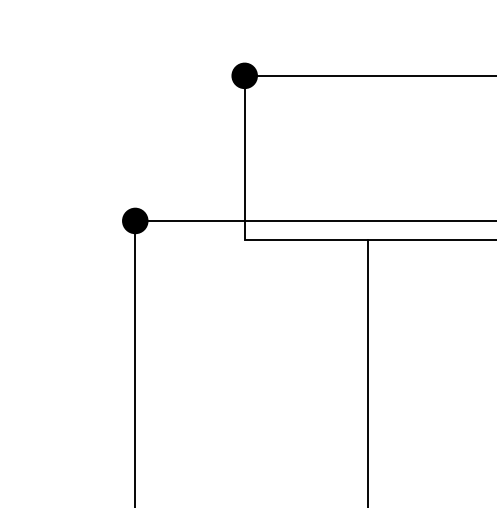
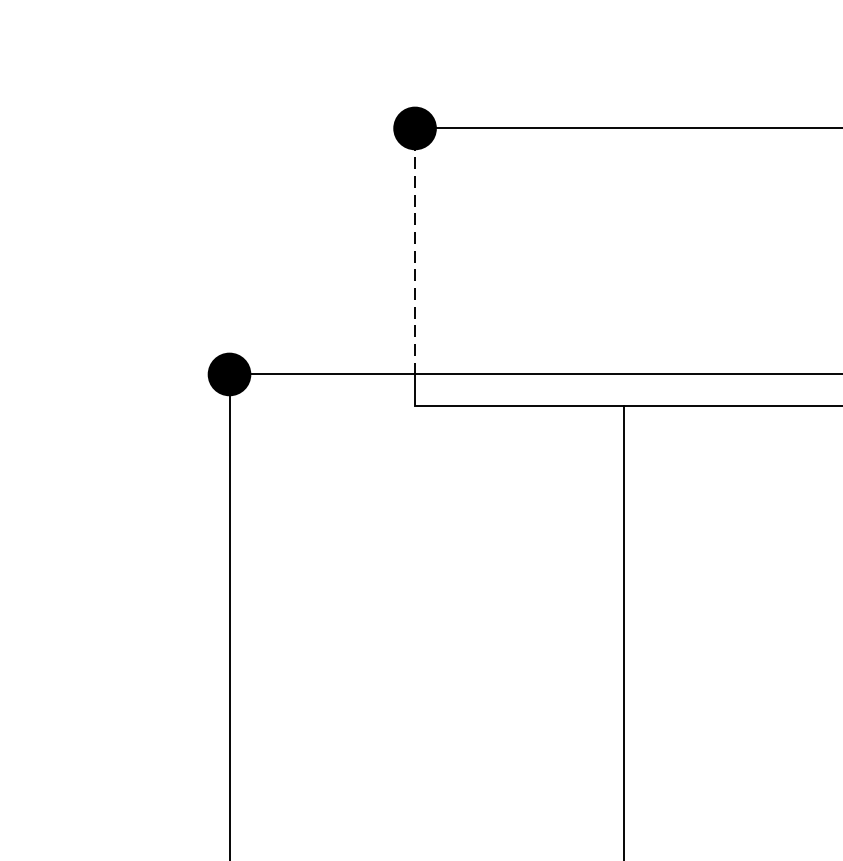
line: (244, 148) -> (414, 251), solid -> dashed

